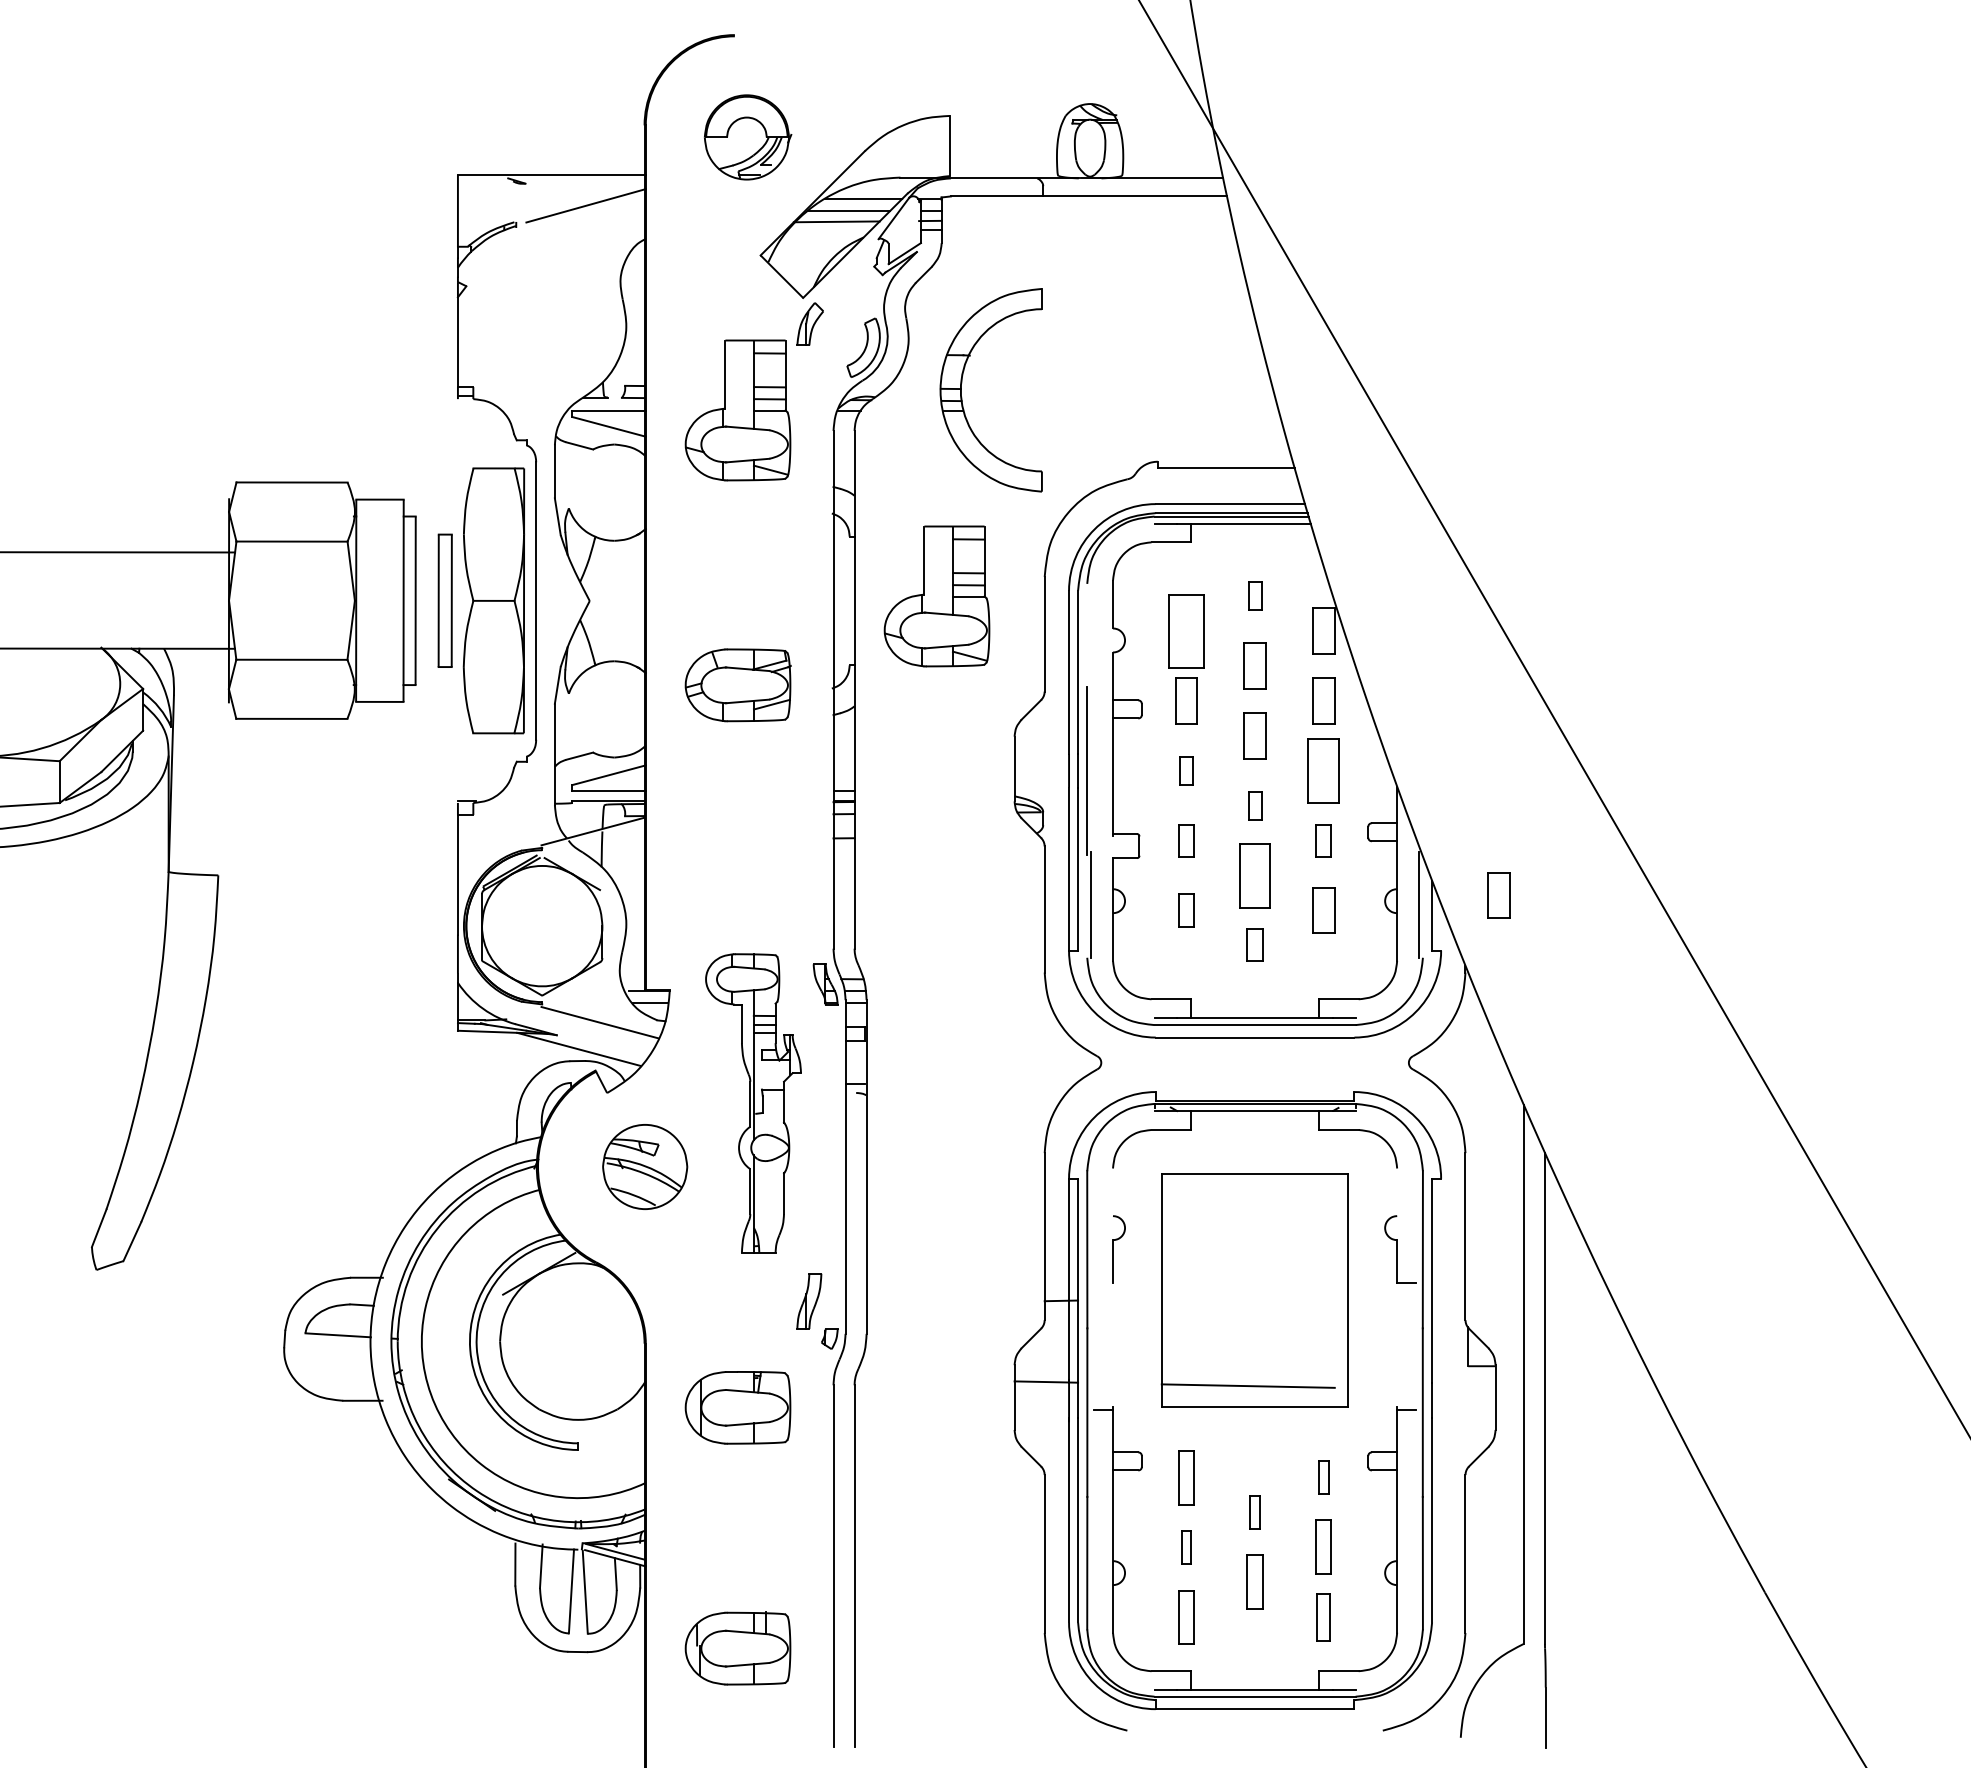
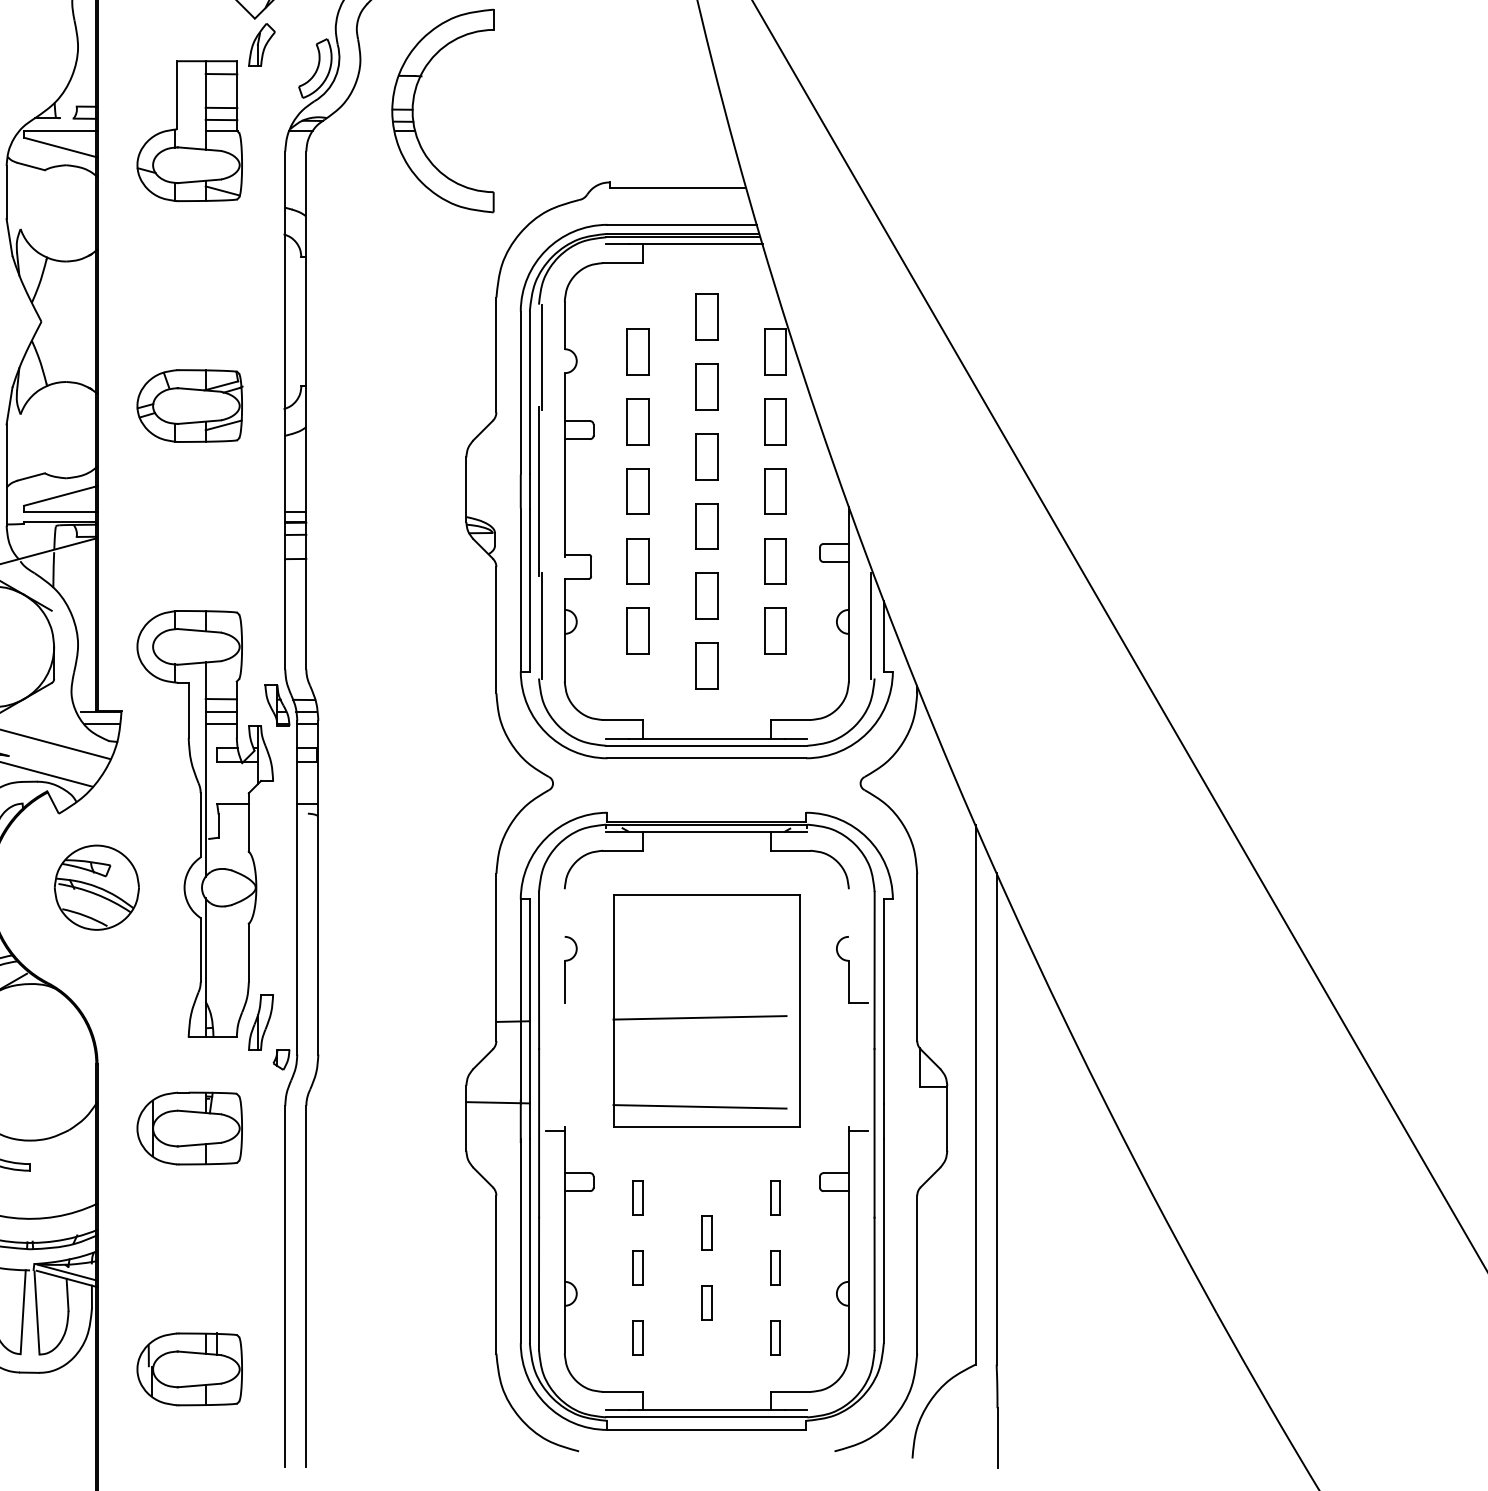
part: (1254, 595) -> (706, 316), size x1.67
part: (936, 596) -> (388, 317), removed
part: (1186, 630) -> (638, 351), size x0.62
line: (1090, 636) -> (542, 357), added
part: (1186, 770) -> (638, 491), size x1.67
part: (1323, 770) -> (775, 491), size x0.71
part: (1254, 805) -> (706, 526), size x1.67
part: (1186, 840) -> (638, 561), size x1.43
part: (1323, 840) -> (775, 561), size x1.43
part: (1254, 875) -> (706, 596), size x0.71
part: (1498, 895) -> (950, 616), removed
part: (1186, 910) -> (638, 631), size x1.43
part: (1254, 945) -> (706, 666), size x1.43
part: (753, 1103) -> (205, 824), size x1.43
line: (1247, 1296) -> (699, 1017), added
part: (1186, 1477) -> (638, 1198), size x0.62
part: (1323, 1547) -> (775, 1268), size x0.62
part: (1254, 1582) -> (706, 1303), size x0.62
part: (1186, 1616) -> (638, 1337), size x0.62
part: (1323, 1616) -> (775, 1337), size x0.71

